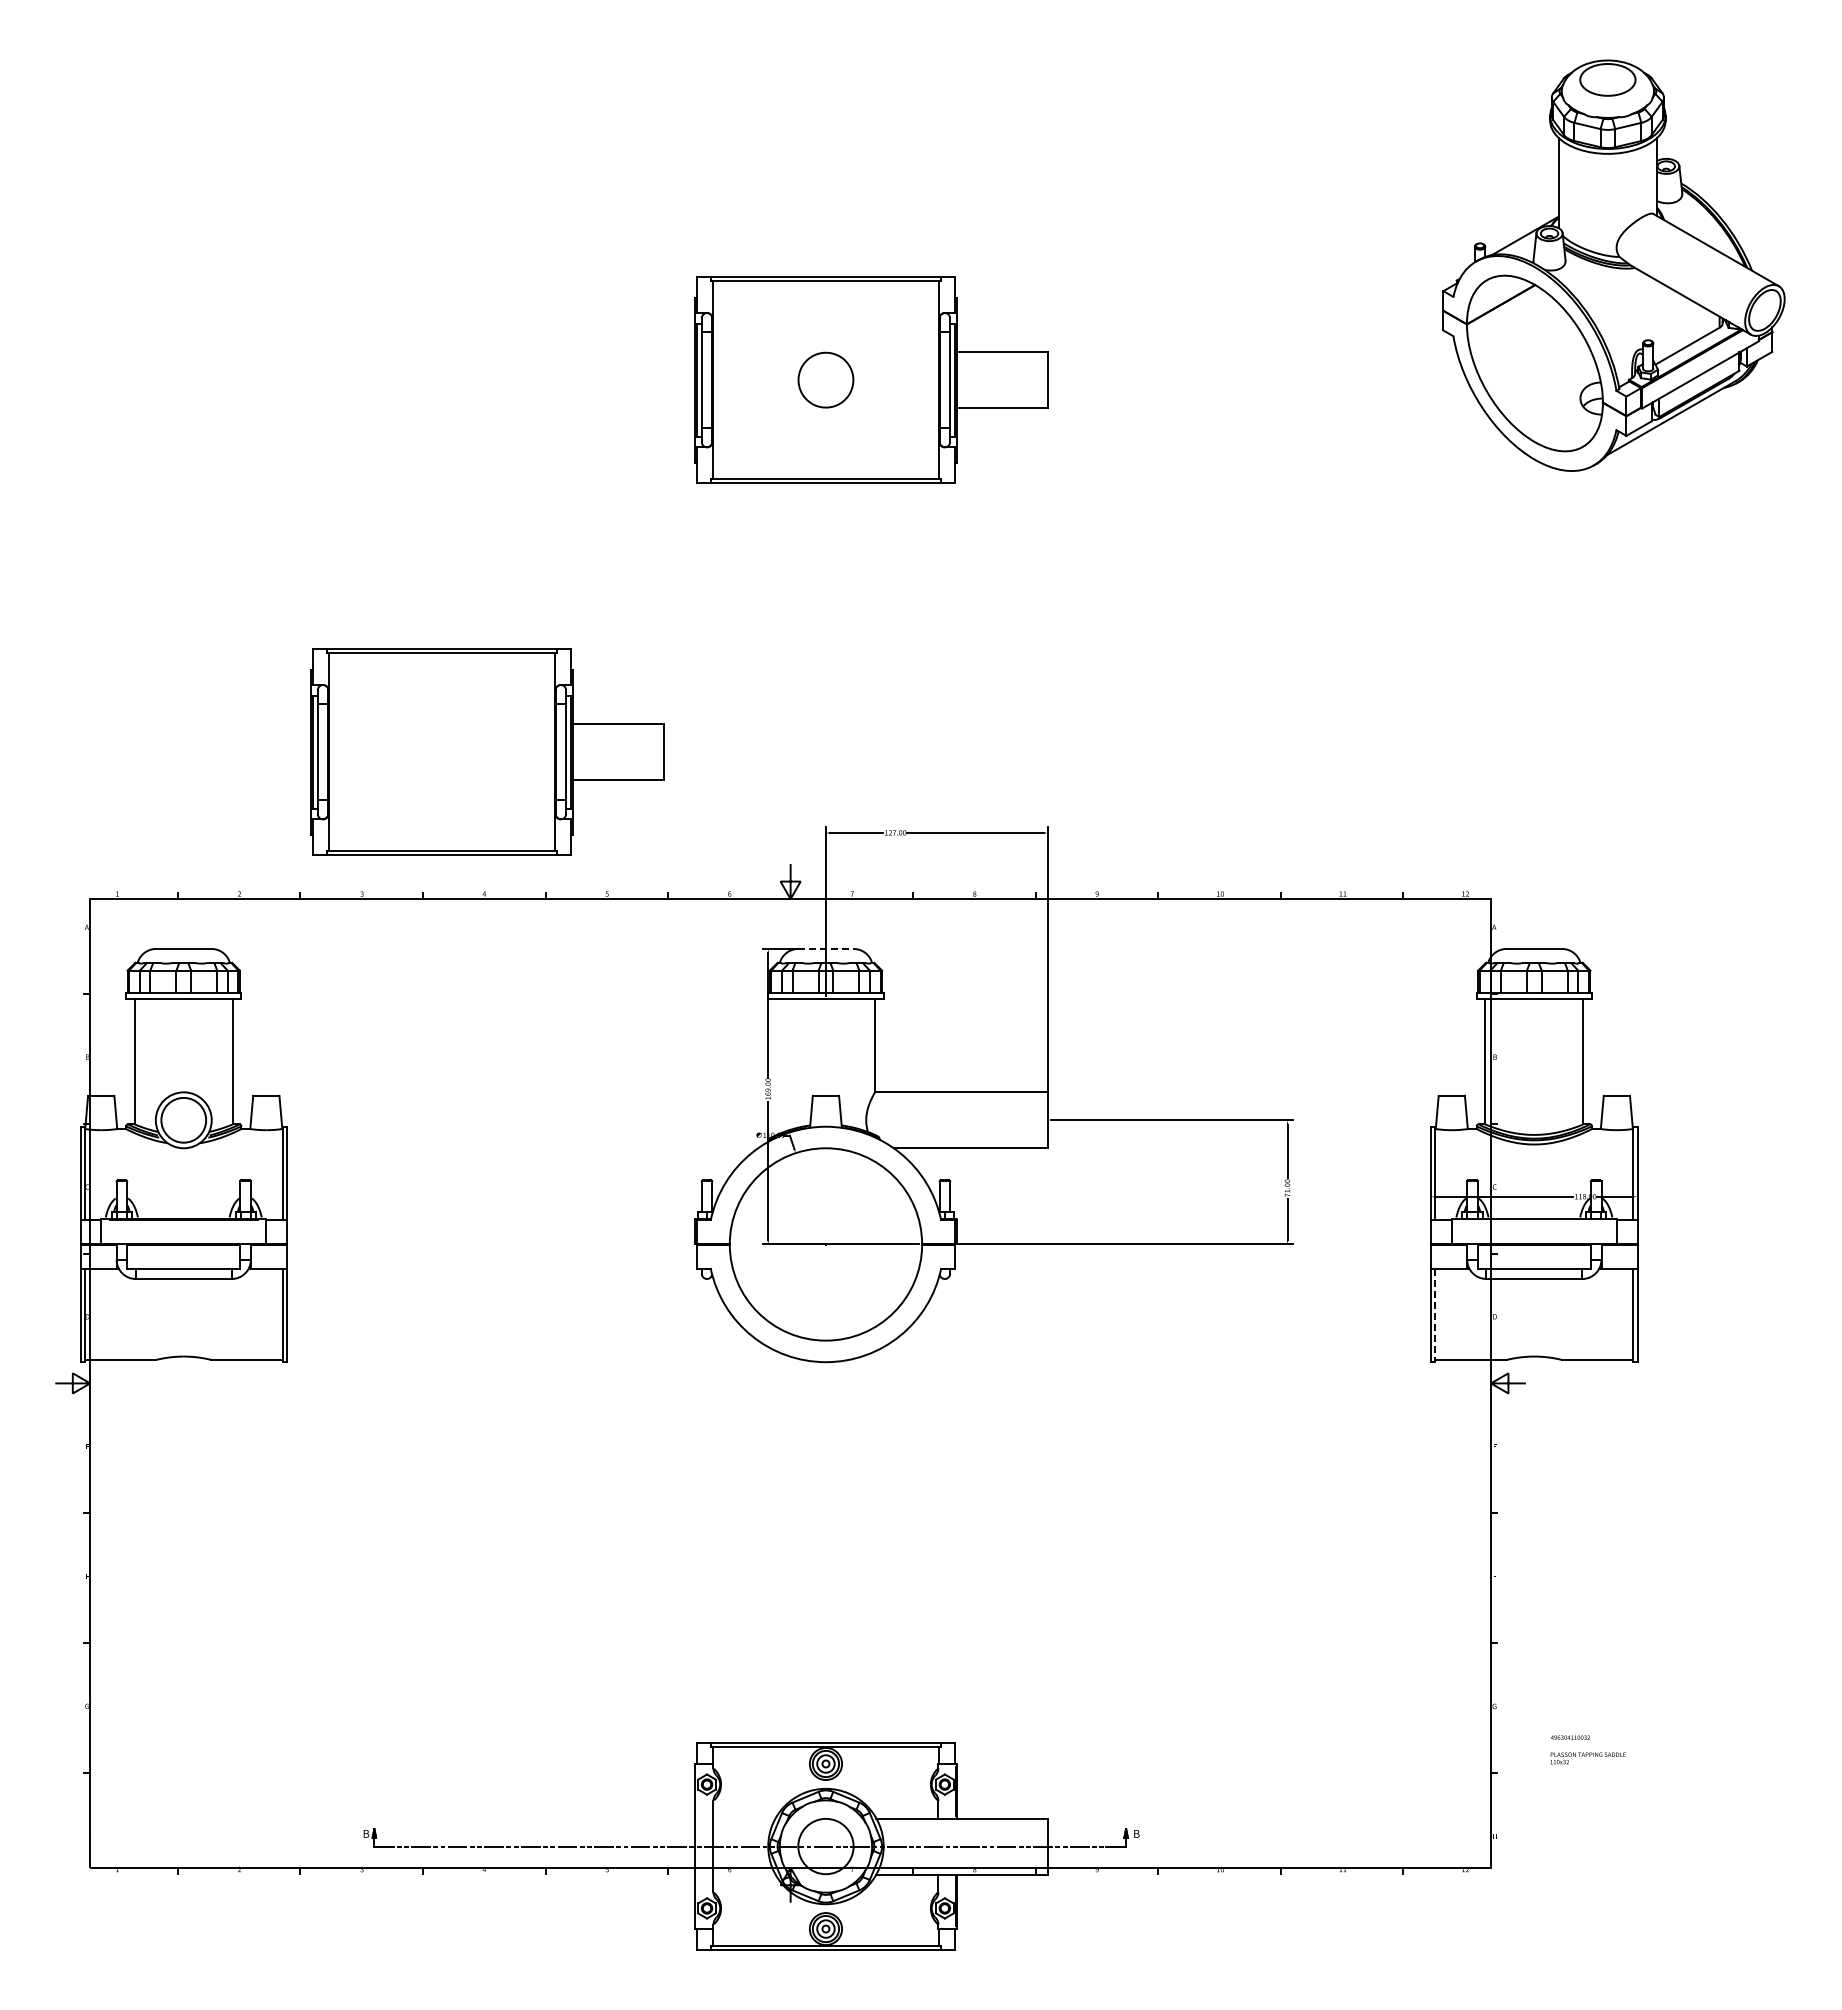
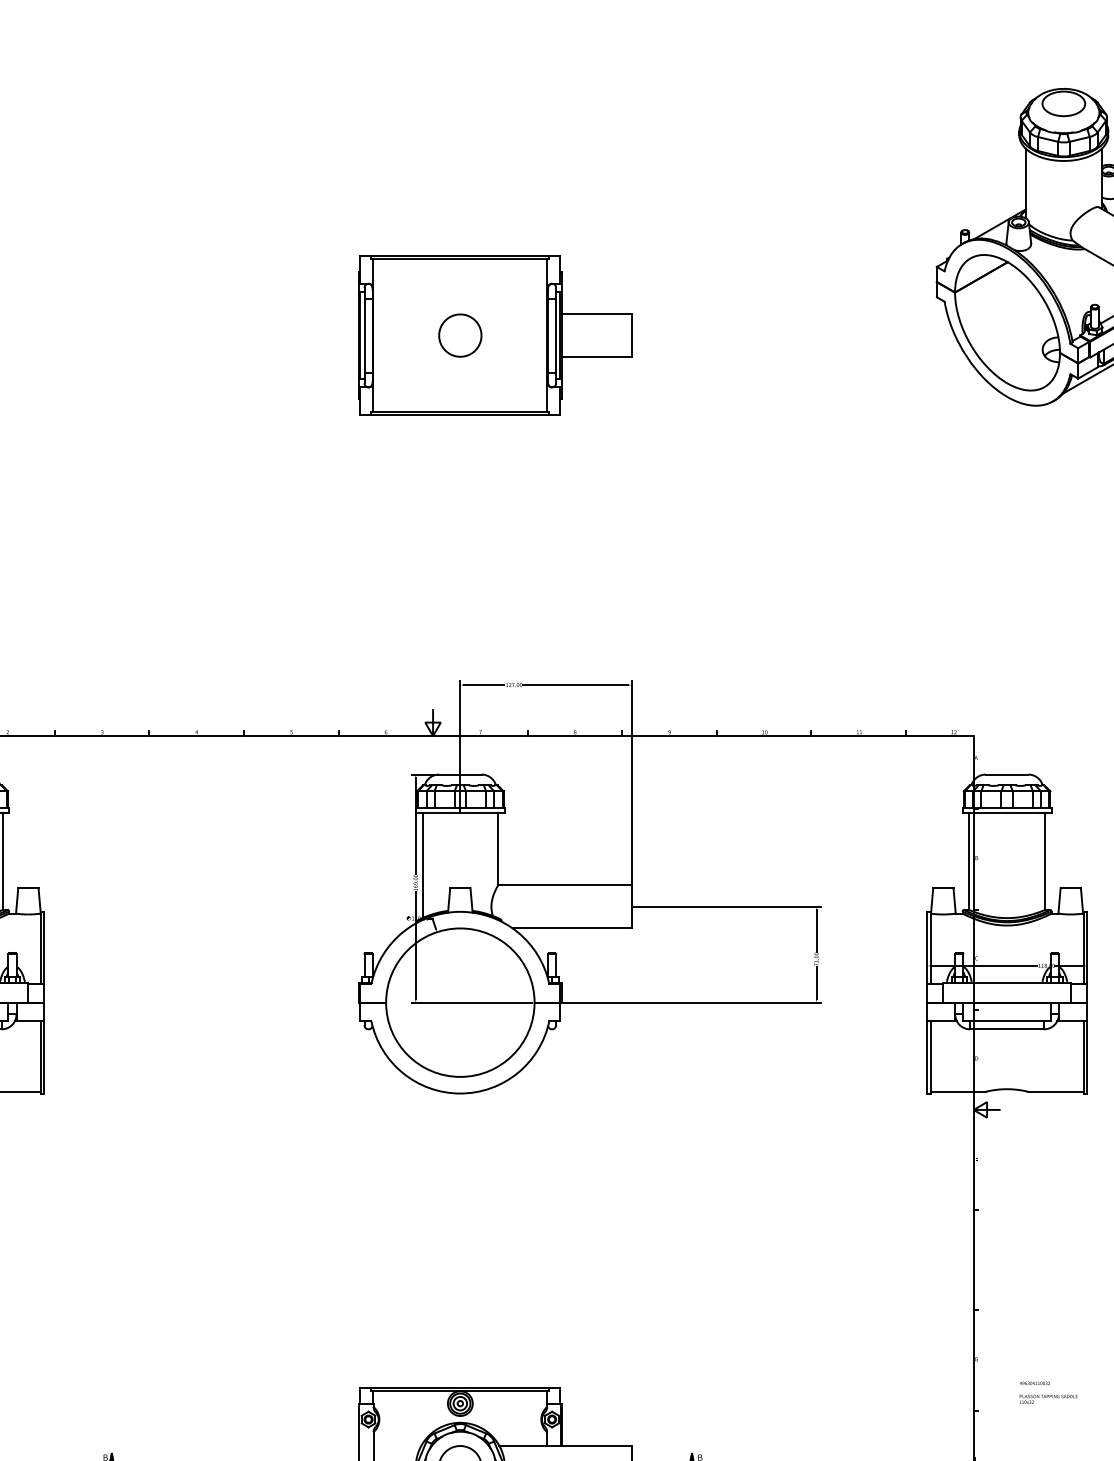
part: (487, 751) -> (199, 622), removed
line: (825, 948) -> (459, 774), dashed -> solid
line: (776, 1066) -> (422, 865), added
line: (1435, 1315) -> (930, 1057), dashed -> solid

